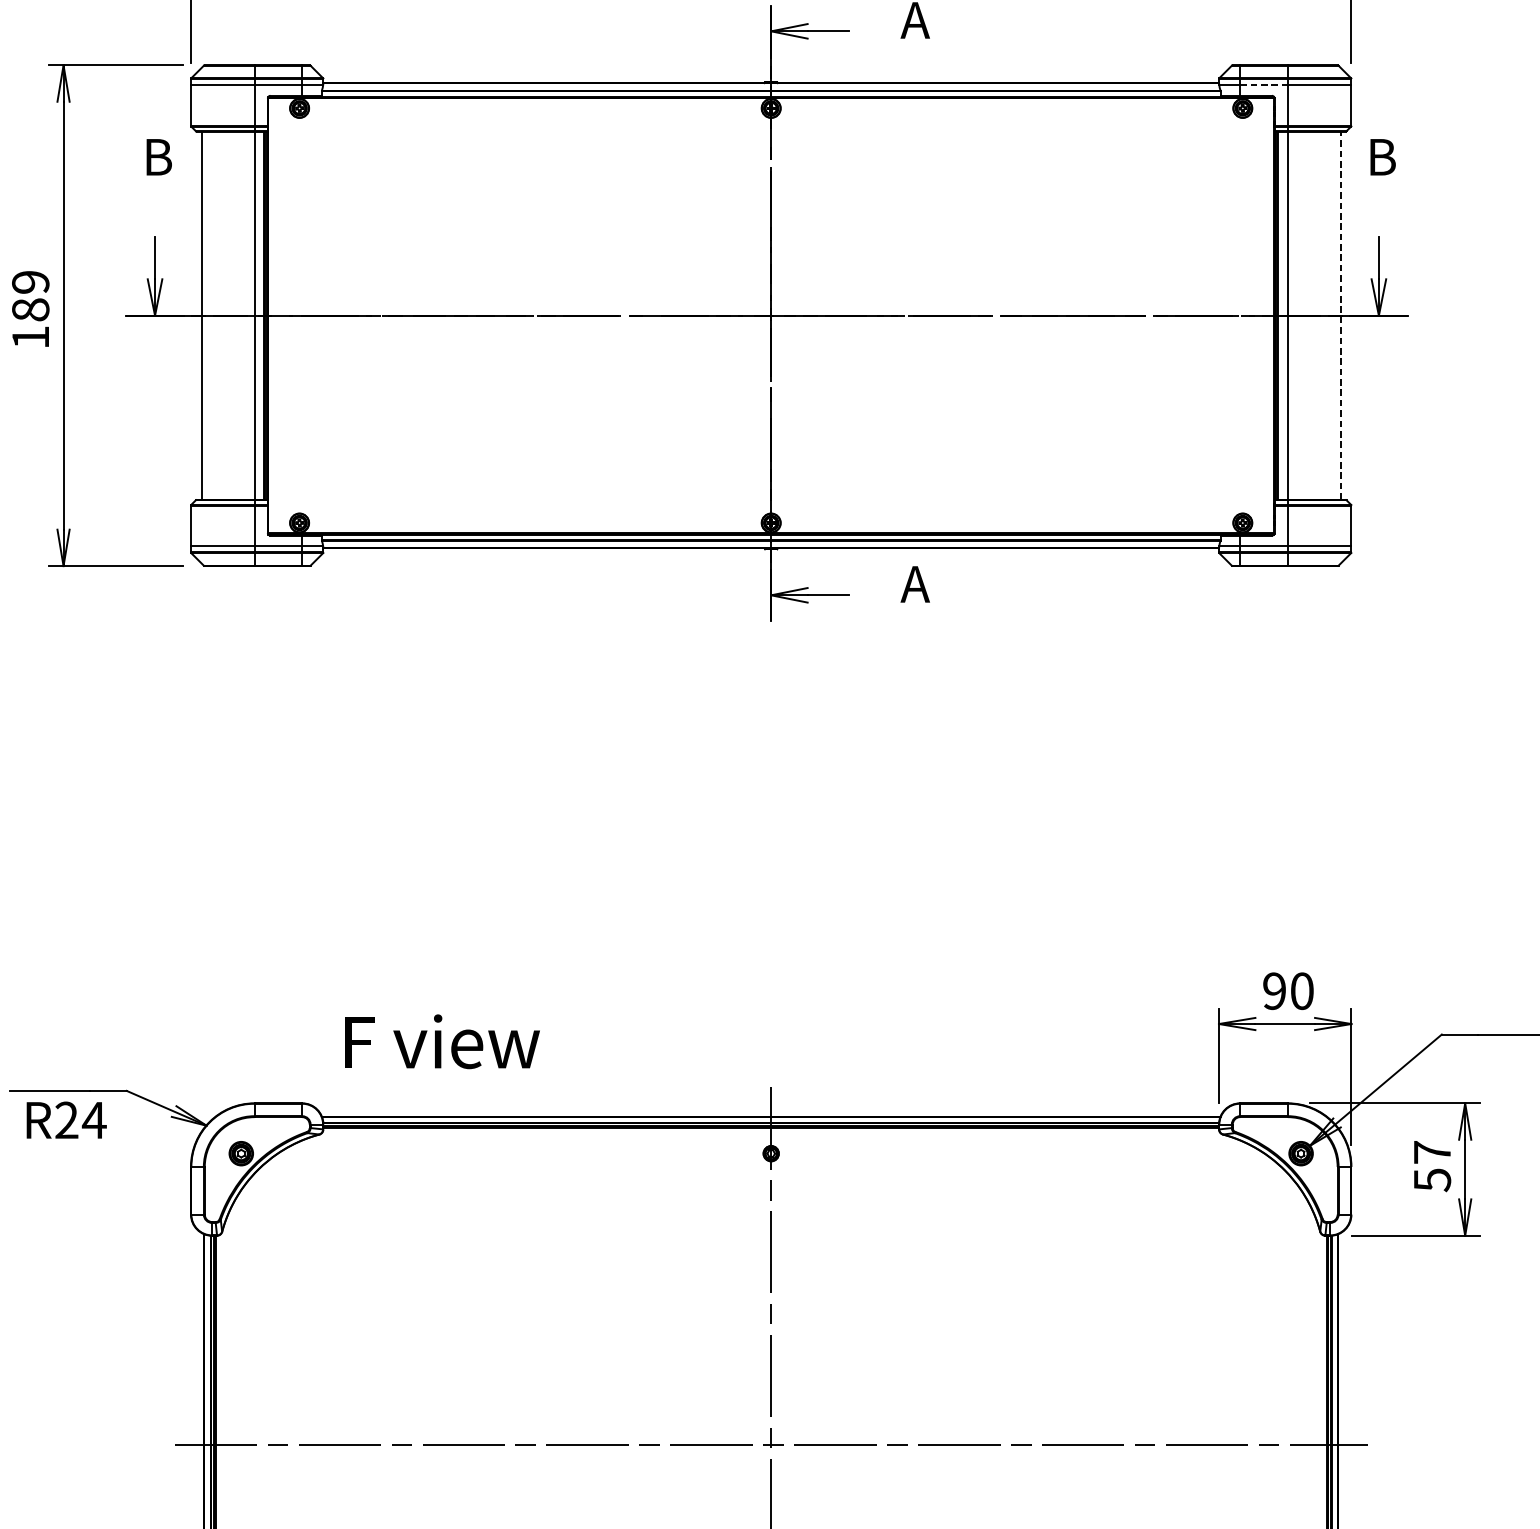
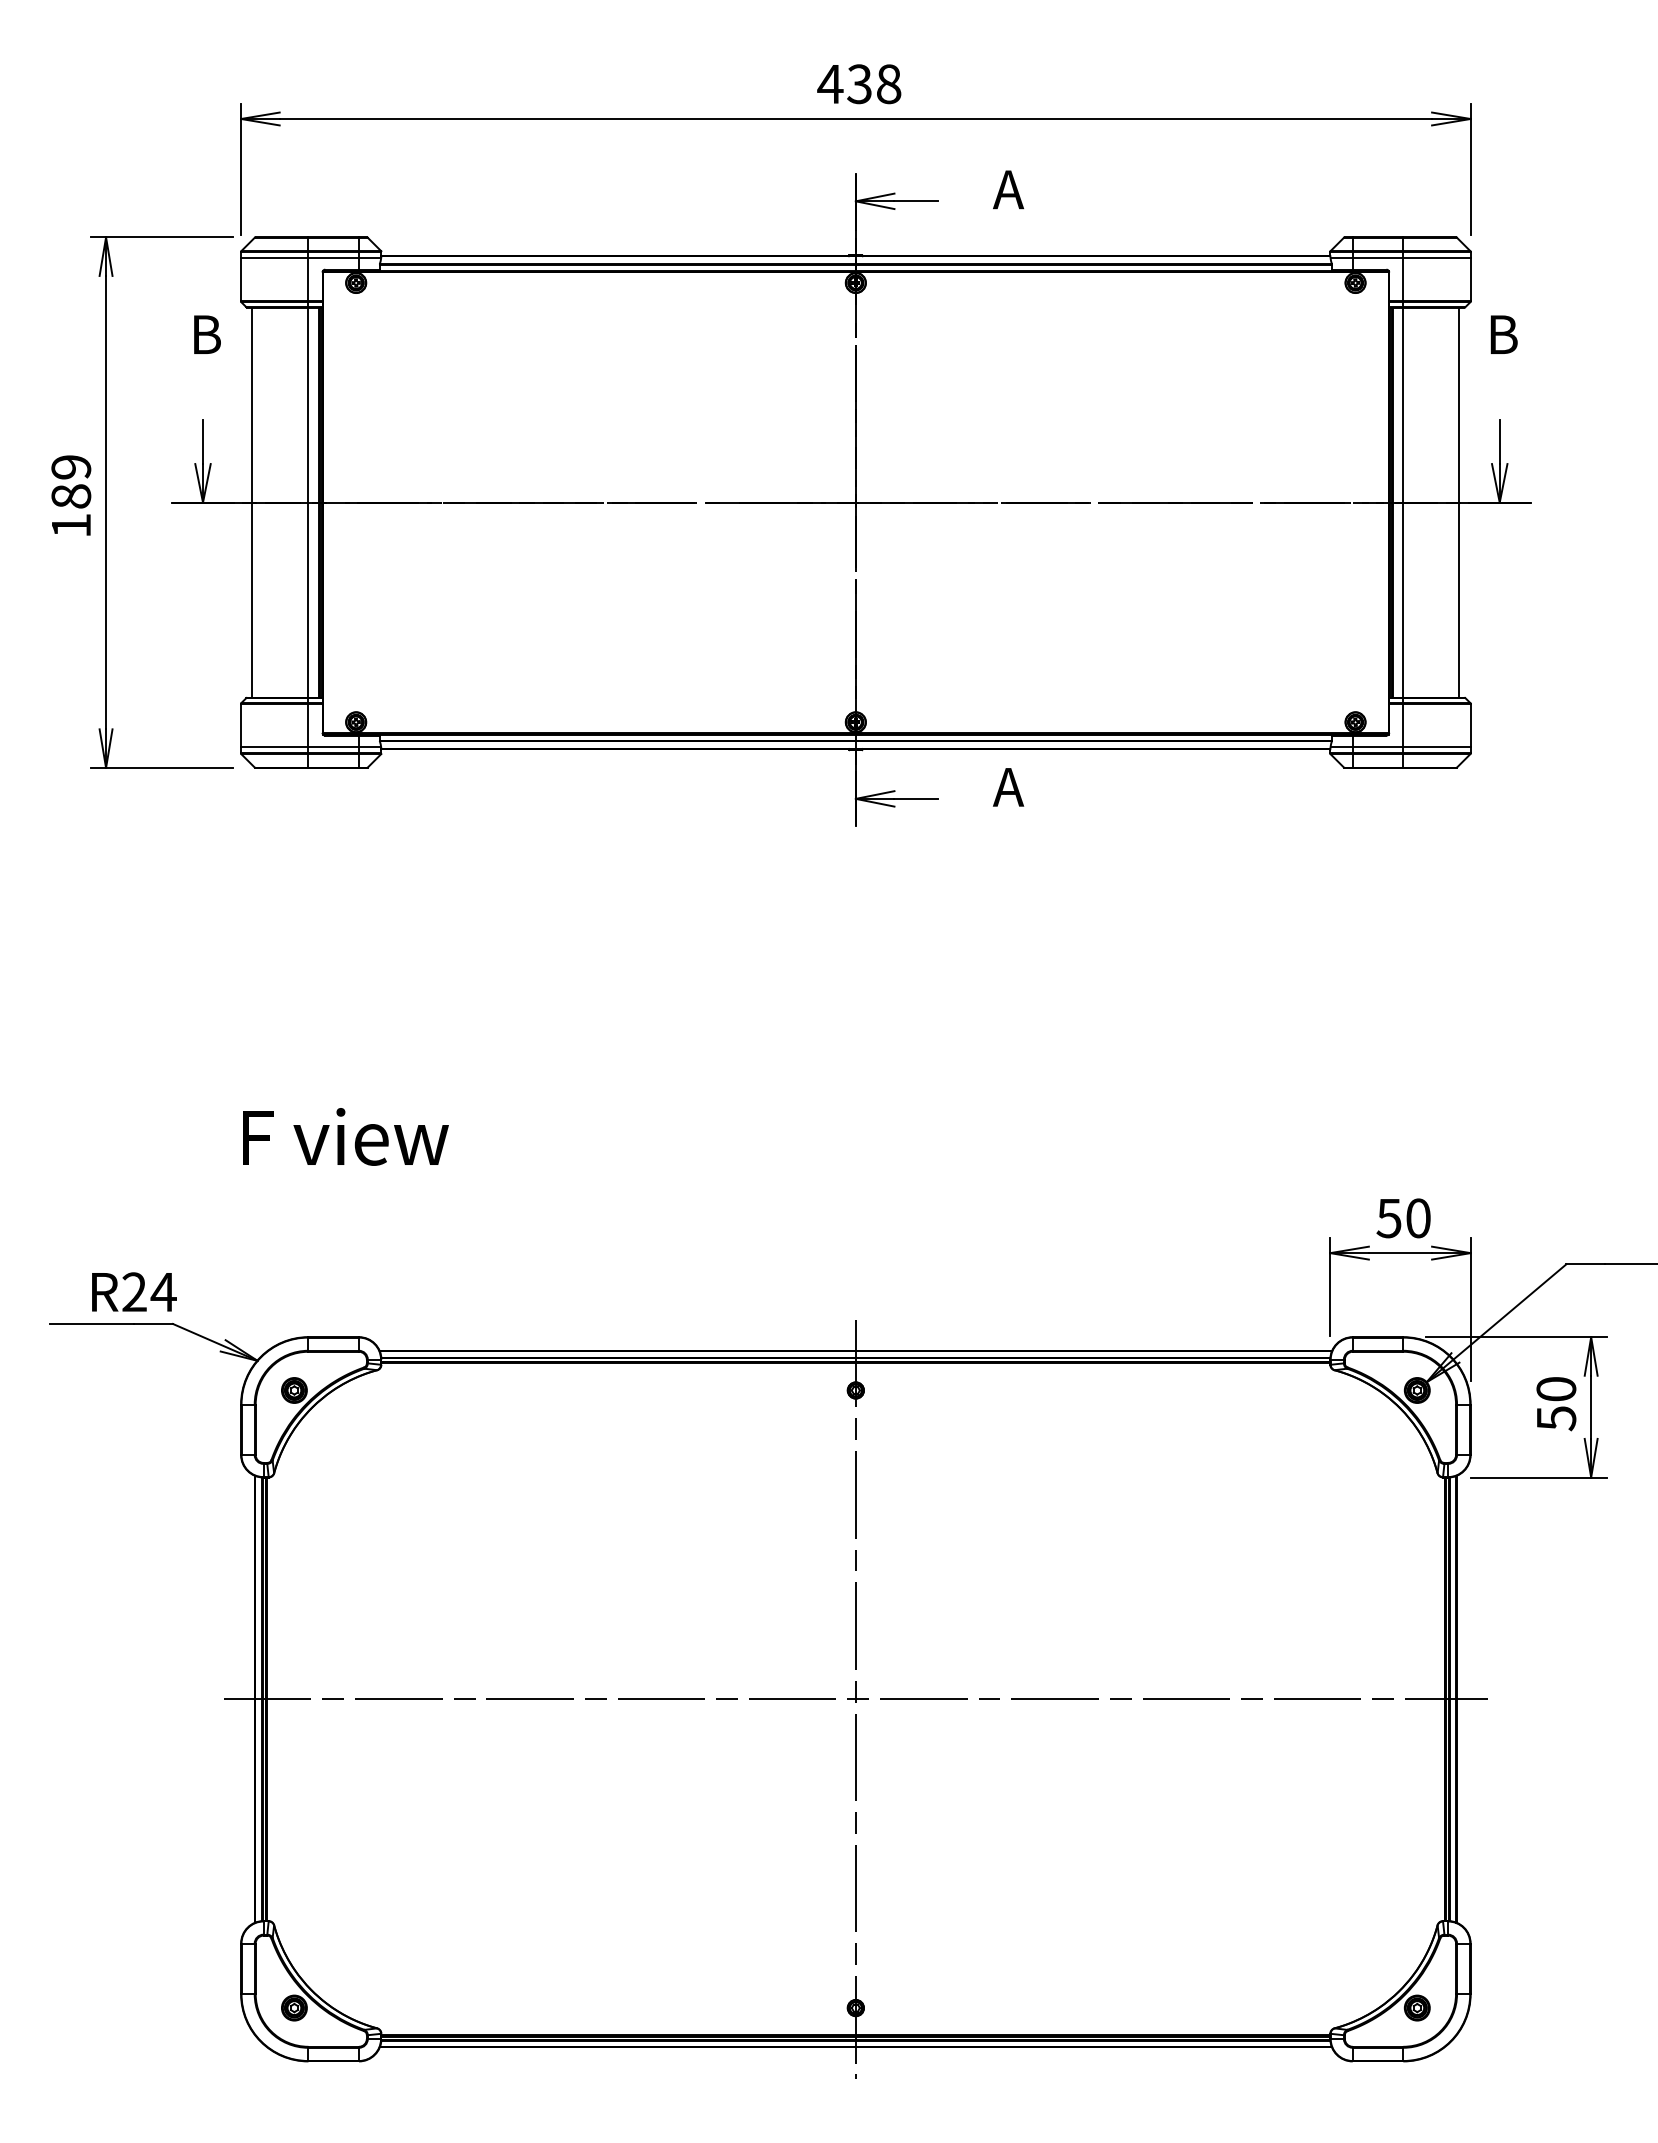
line: (1264, 85) -> (1378, 258), dashed -> solid
line: (1340, 315) -> (1459, 502), dashed -> solid
text: (1273, 991) -> (1388, 1218), 90 -> 50
text: (442, 1041) -> (345, 1136), moved
text: (66, 1119) -> (134, 1291), moved
text: (1432, 1152) -> (1556, 1389), 57 -> 50

